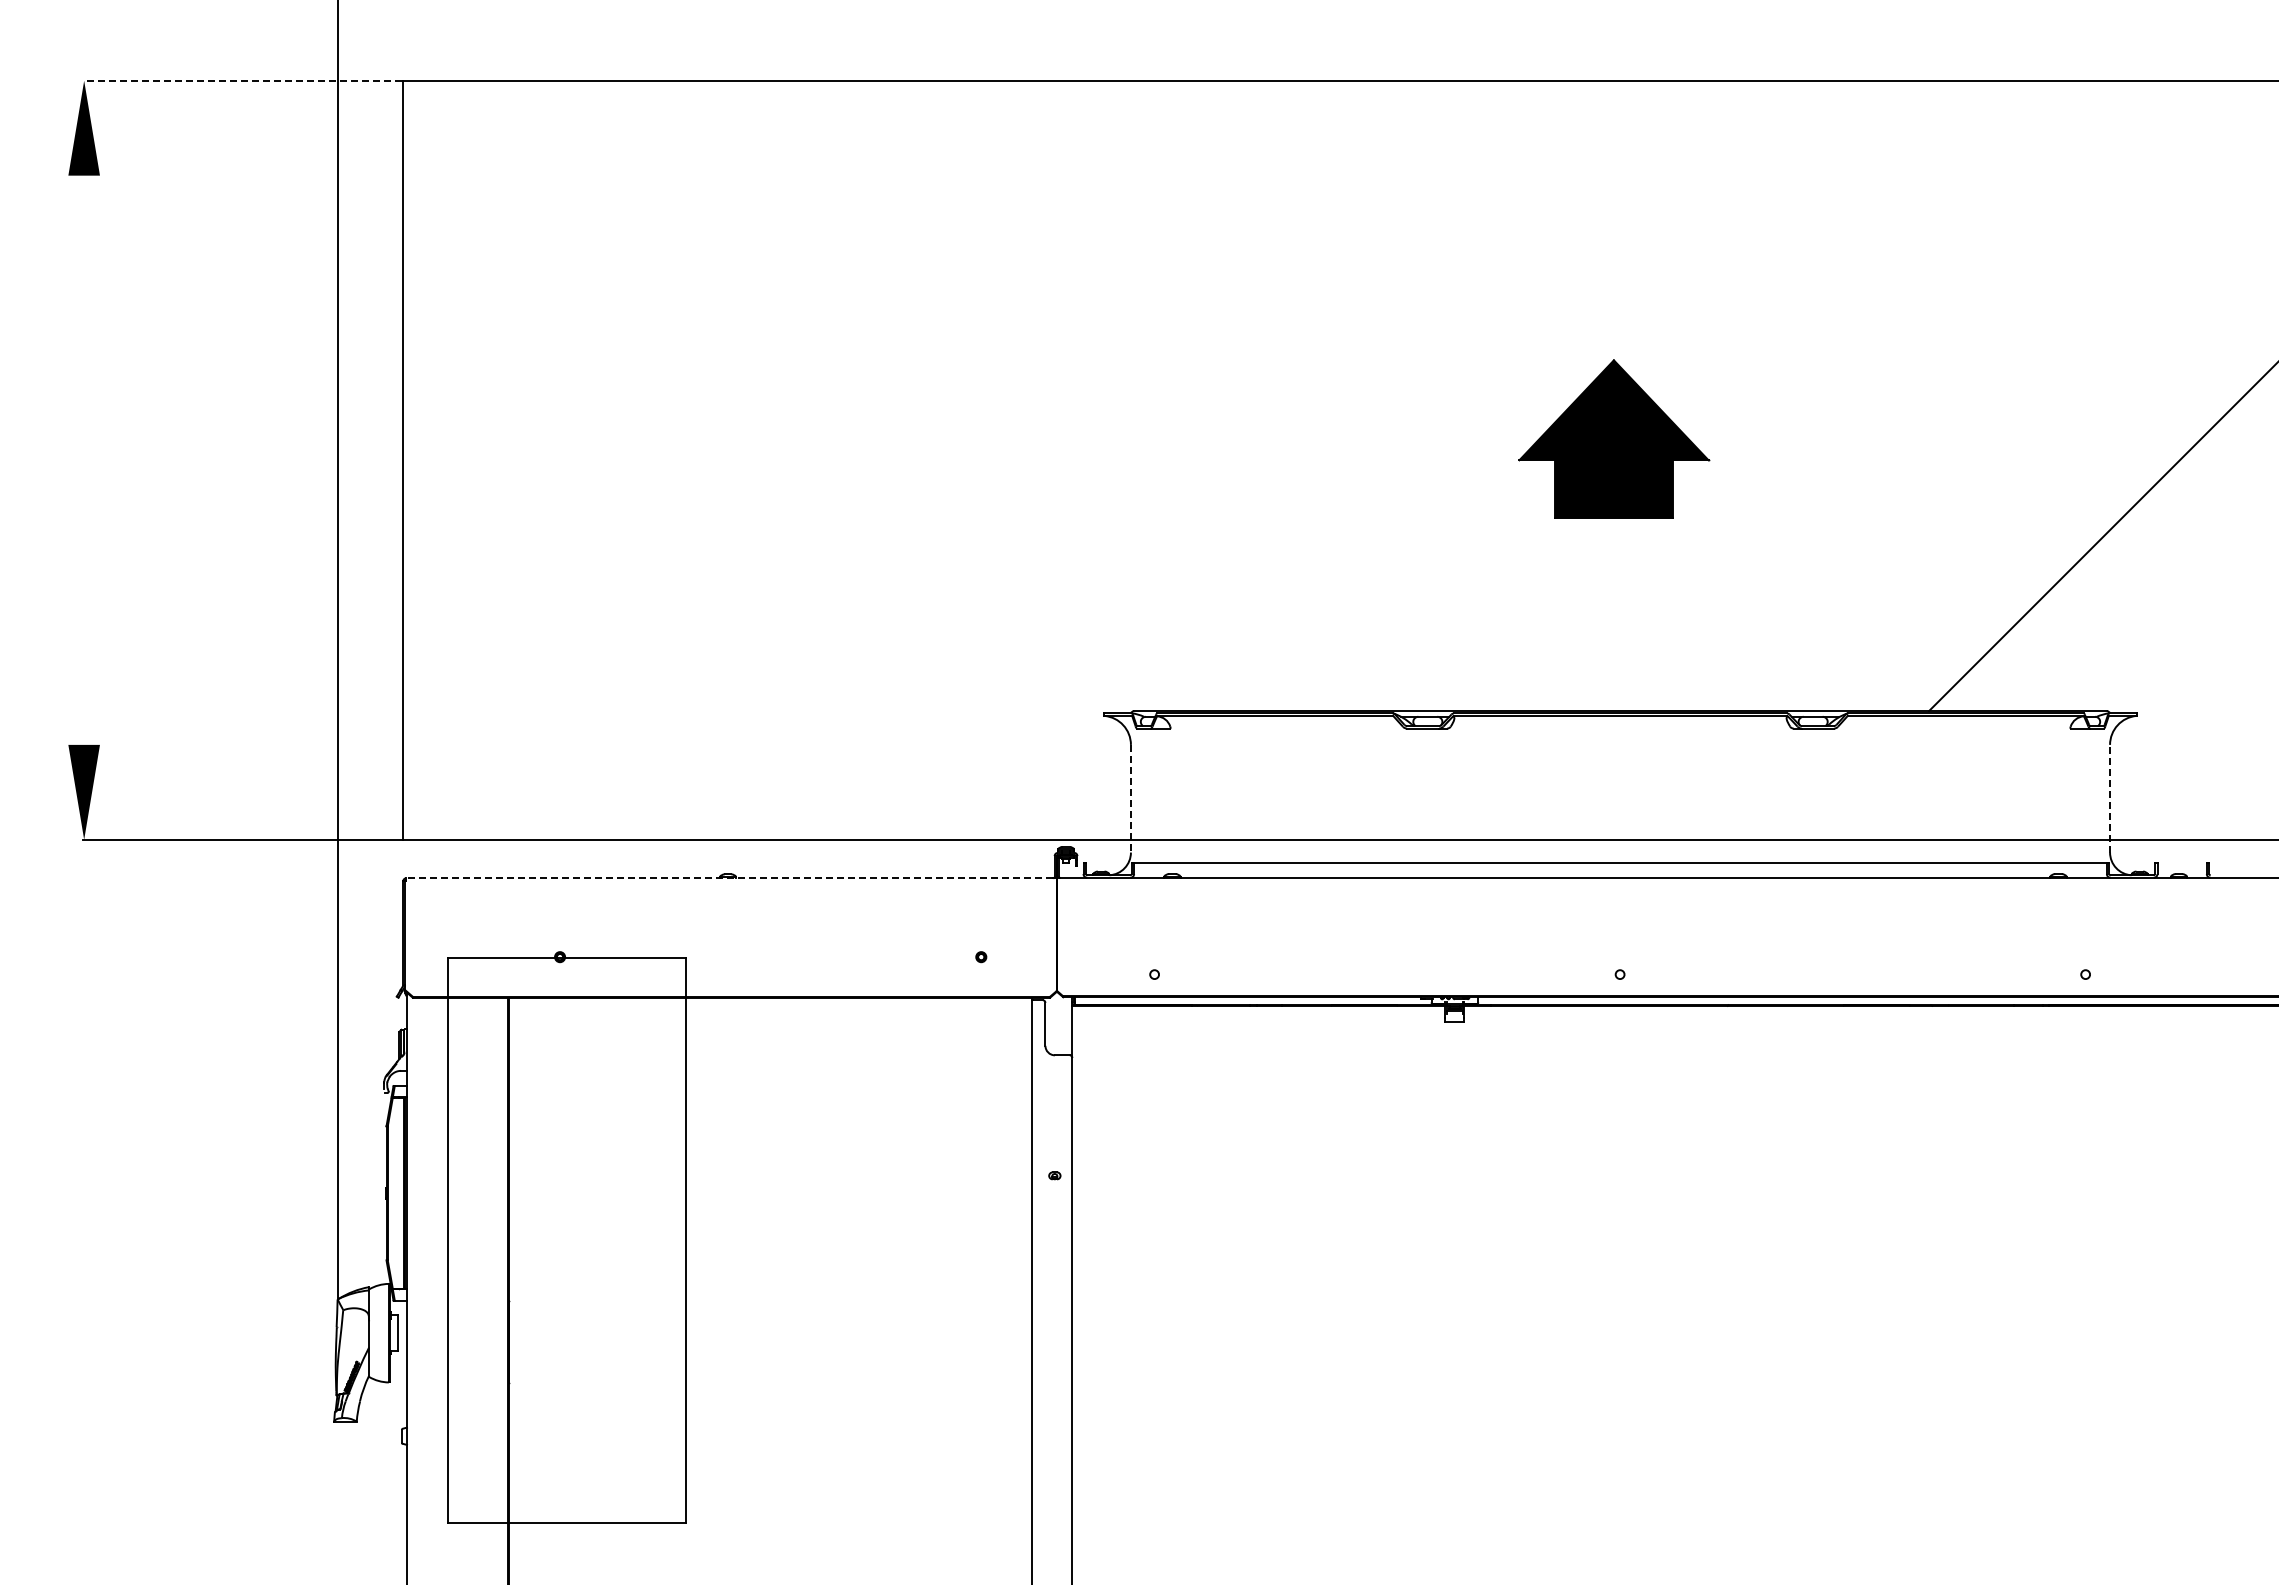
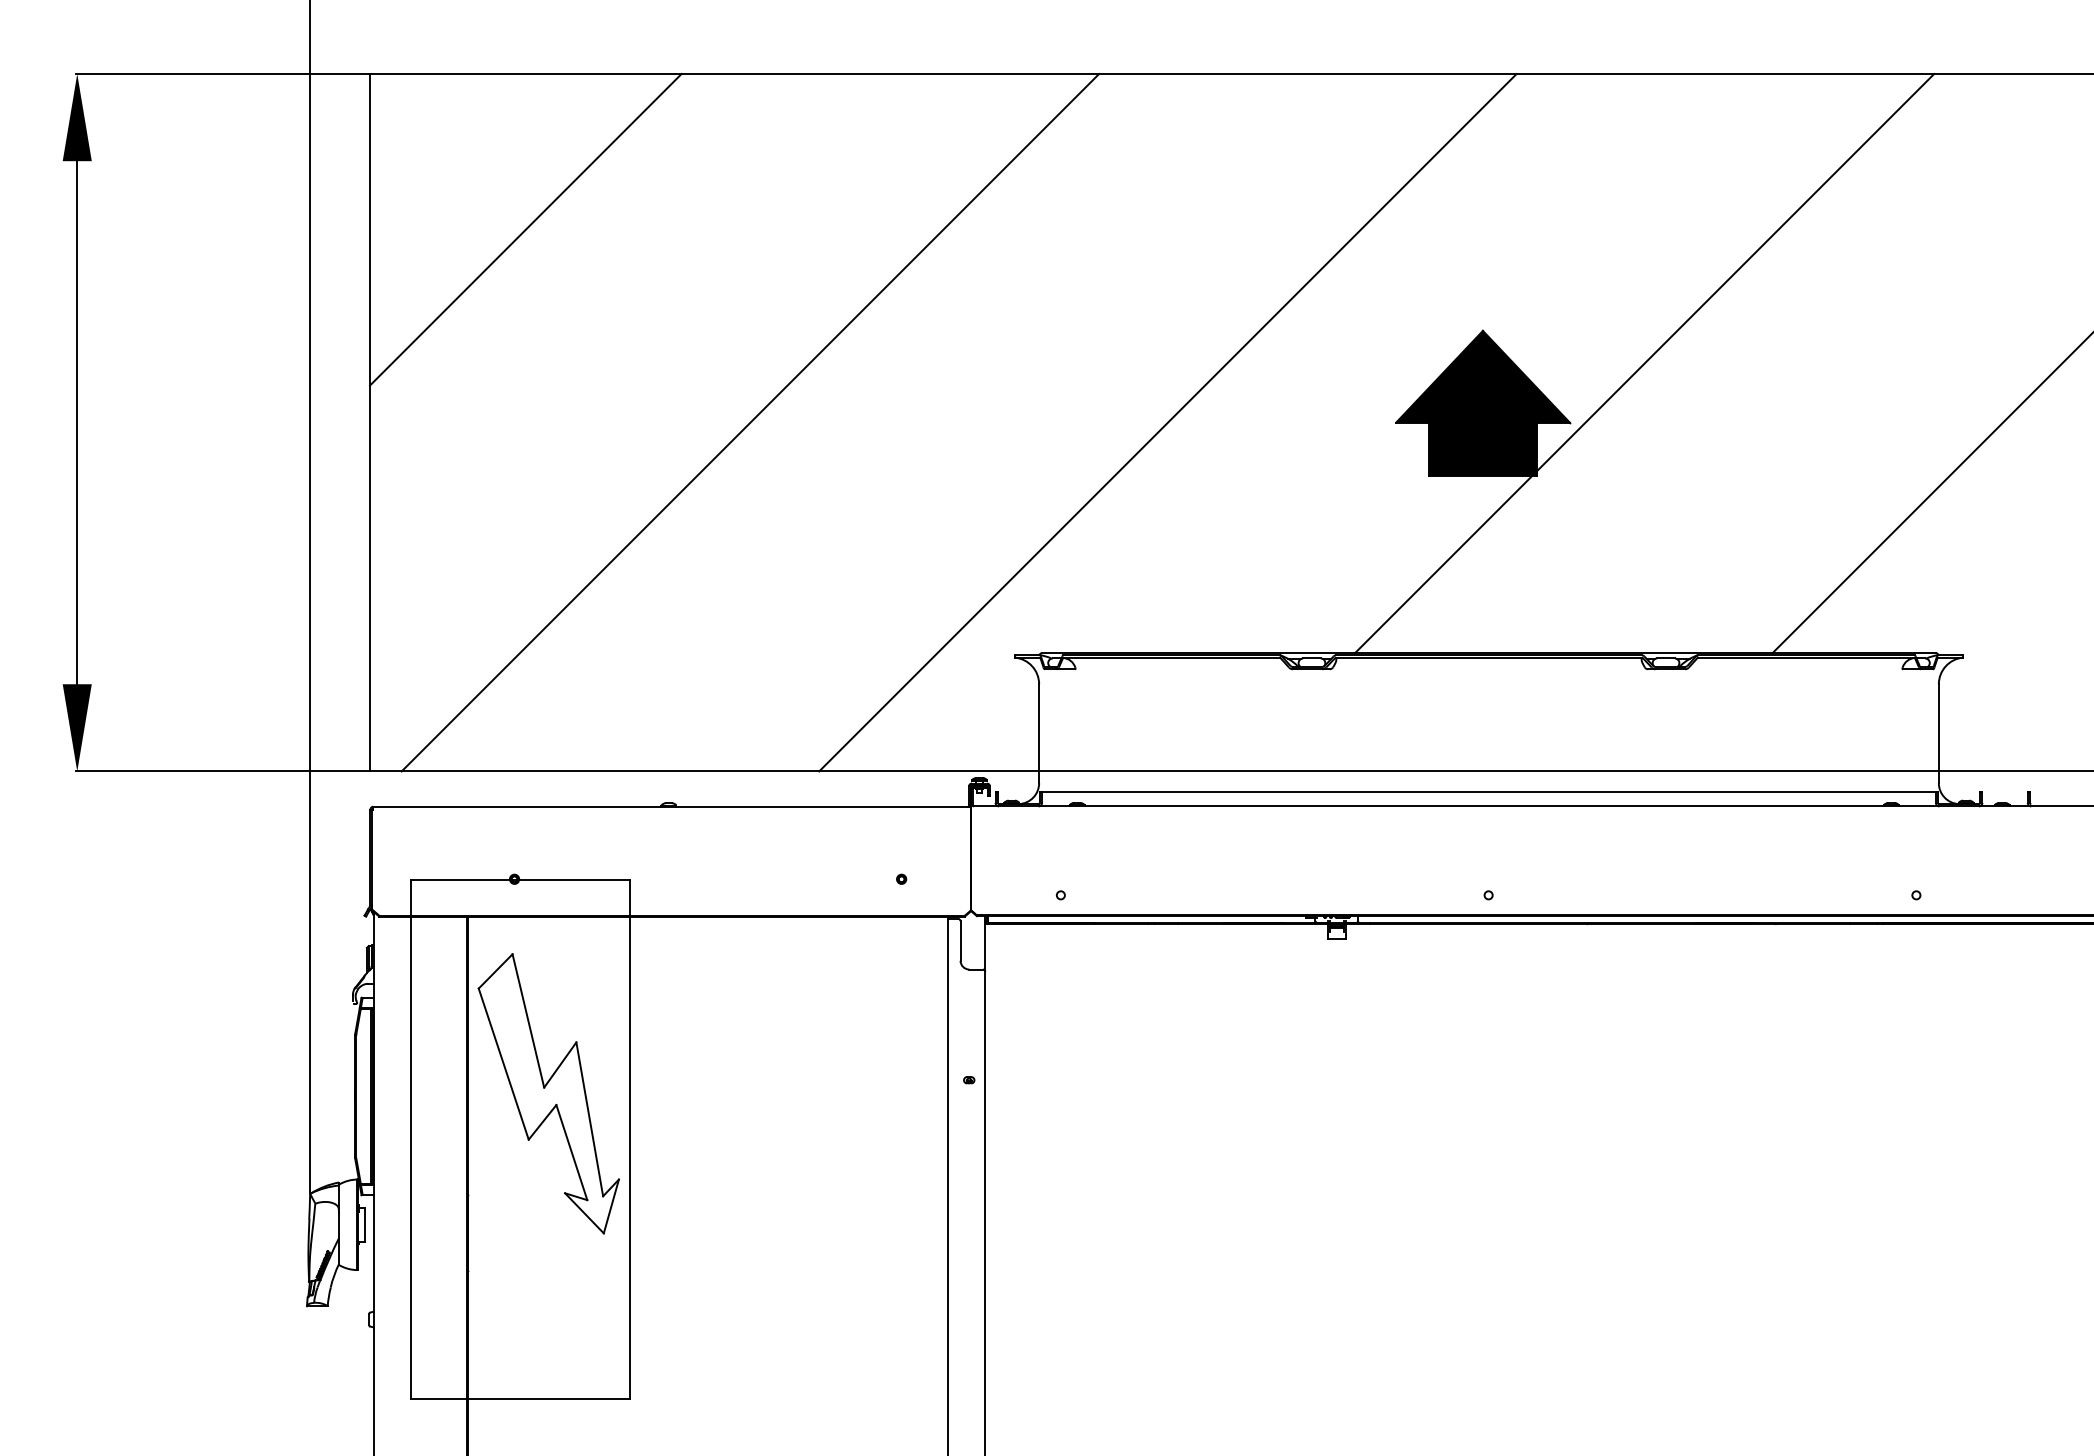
line: (242, 80) -> (222, 73), dashed -> solid
line: (571, 249) -> (525, 229), added
line: (1888, 296) -> (1735, 272), added
line: (84, 459) -> (77, 422), added
line: (816, 459) -> (750, 422), added
line: (1270, 459) -> (1167, 422), added
line: (1570, 614) -> (1443, 564), added
line: (1130, 798) -> (1038, 733), dashed -> solid
line: (2110, 798) -> (1939, 733), dashed -> solid
line: (729, 878) -> (670, 807), dashed -> solid
part: (597, 1190) -> (548, 1093), added

